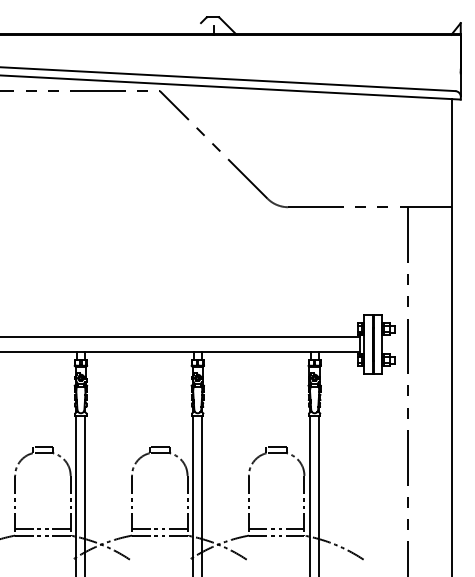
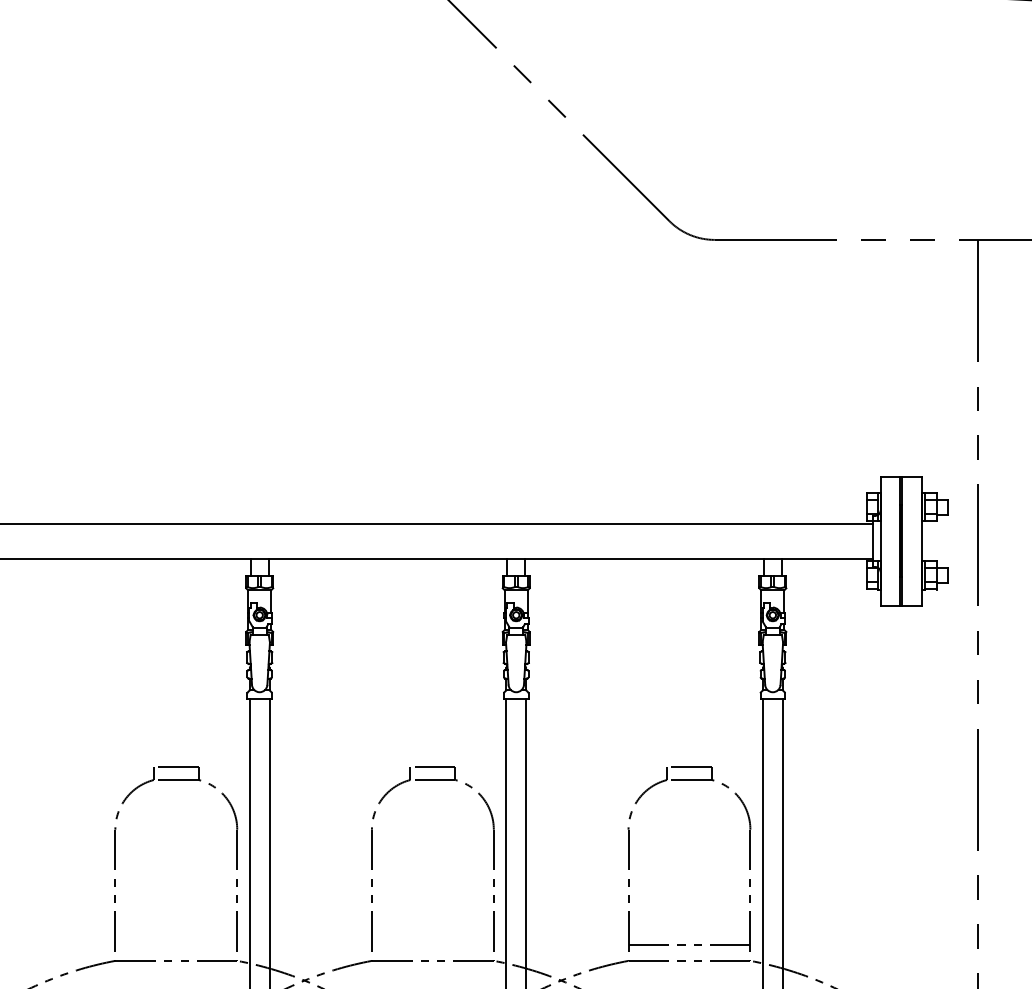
line: (42, 528) -> (175, 945), removed
line: (159, 528) -> (432, 945), removed

